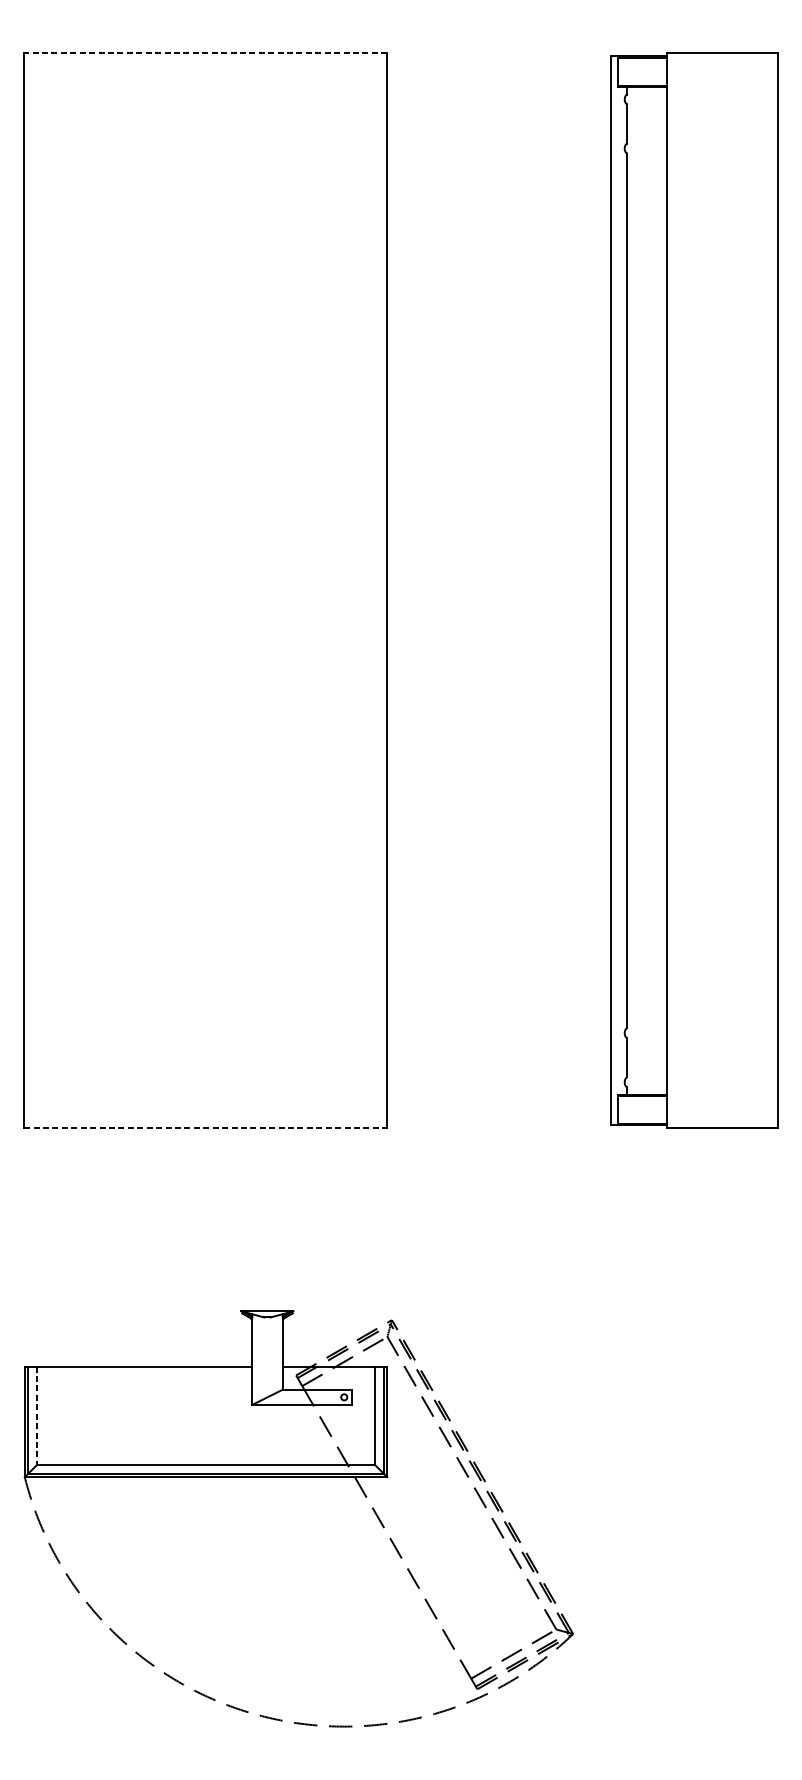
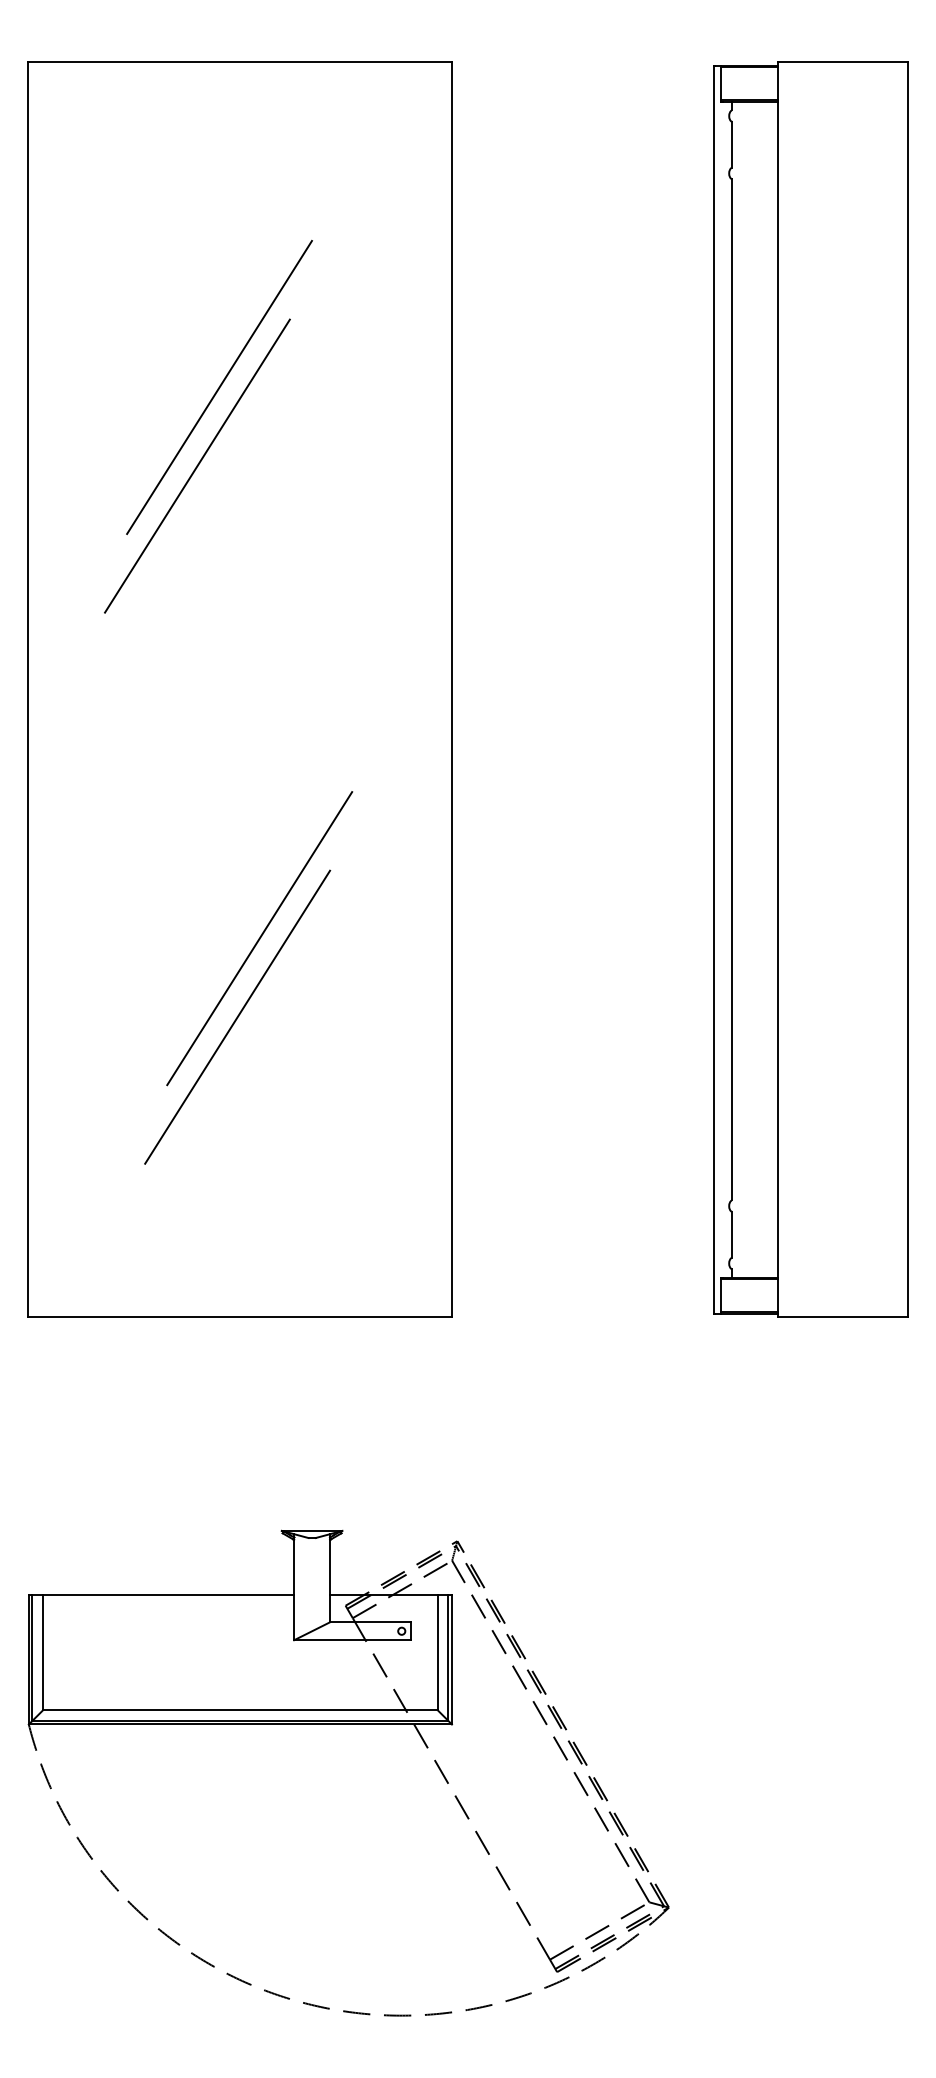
line: (206, 53) -> (240, 62), dashed -> solid
line: (188, 331) -> (219, 386), added
line: (169, 398) -> (197, 465), added
line: (222, 803) -> (259, 938), added
line: (203, 870) -> (237, 1016), added
line: (206, 1128) -> (240, 1317), dashed -> solid
line: (37, 1416) -> (43, 1653), dashed -> solid

